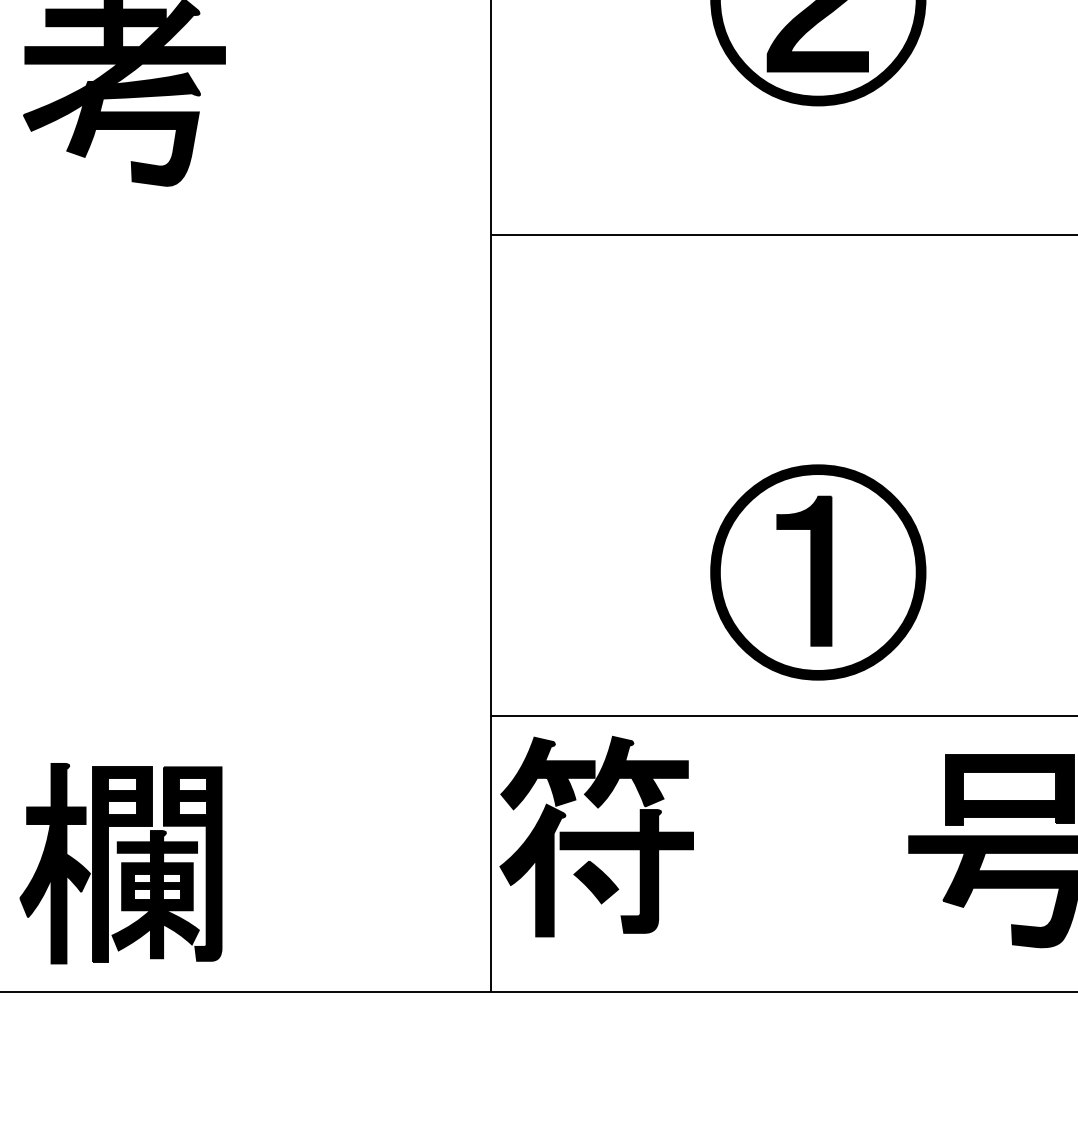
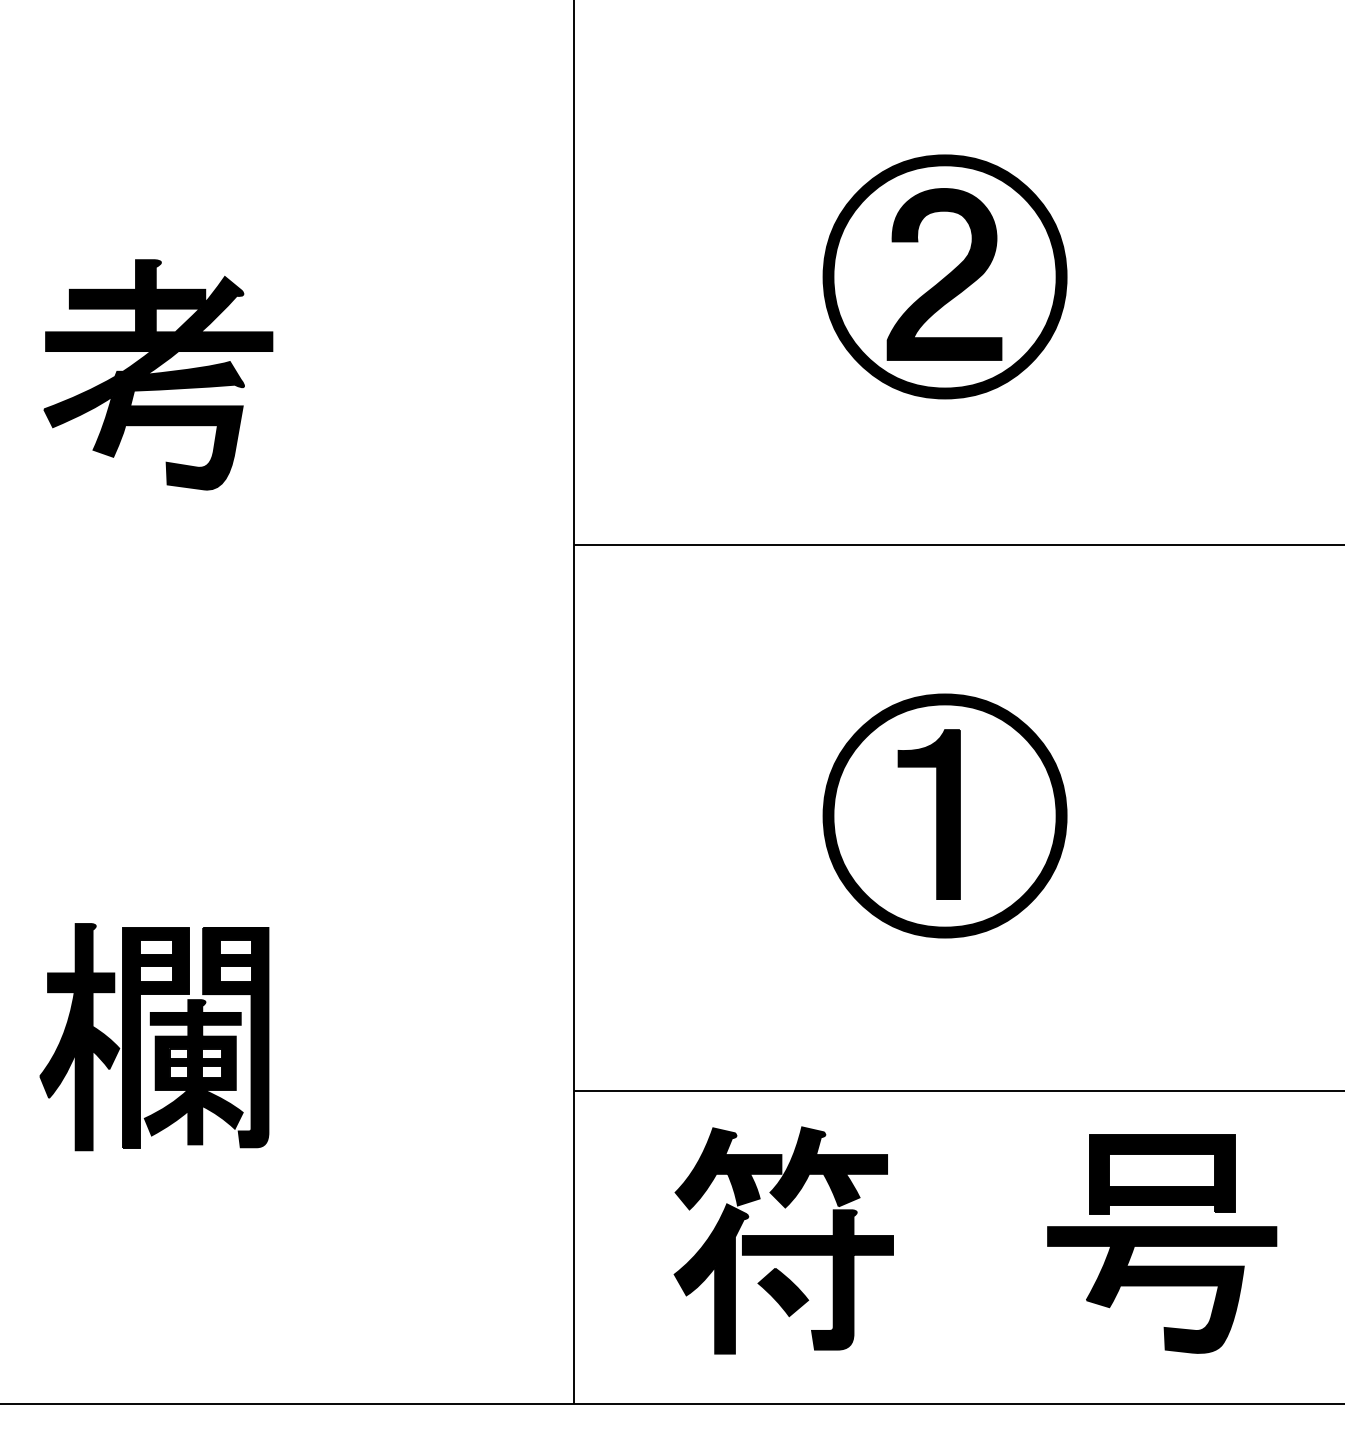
part: (817, 572) -> (944, 815), moved
part: (596, 836) -> (783, 1240), moved
part: (121, 863) -> (154, 1037), moved

